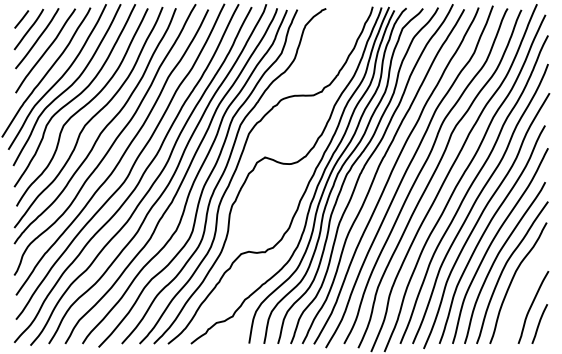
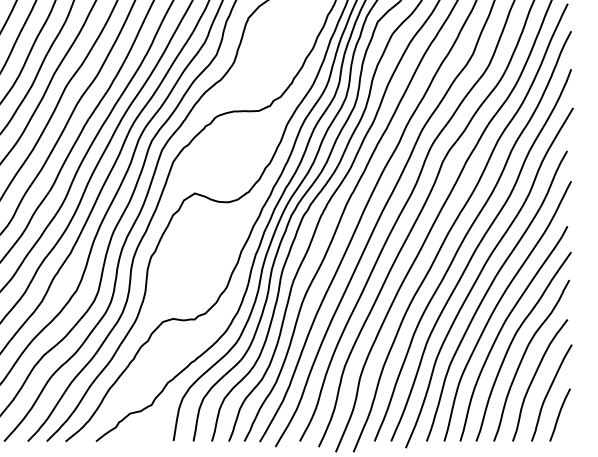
curve: (521, 295) -> (535, 377), added

